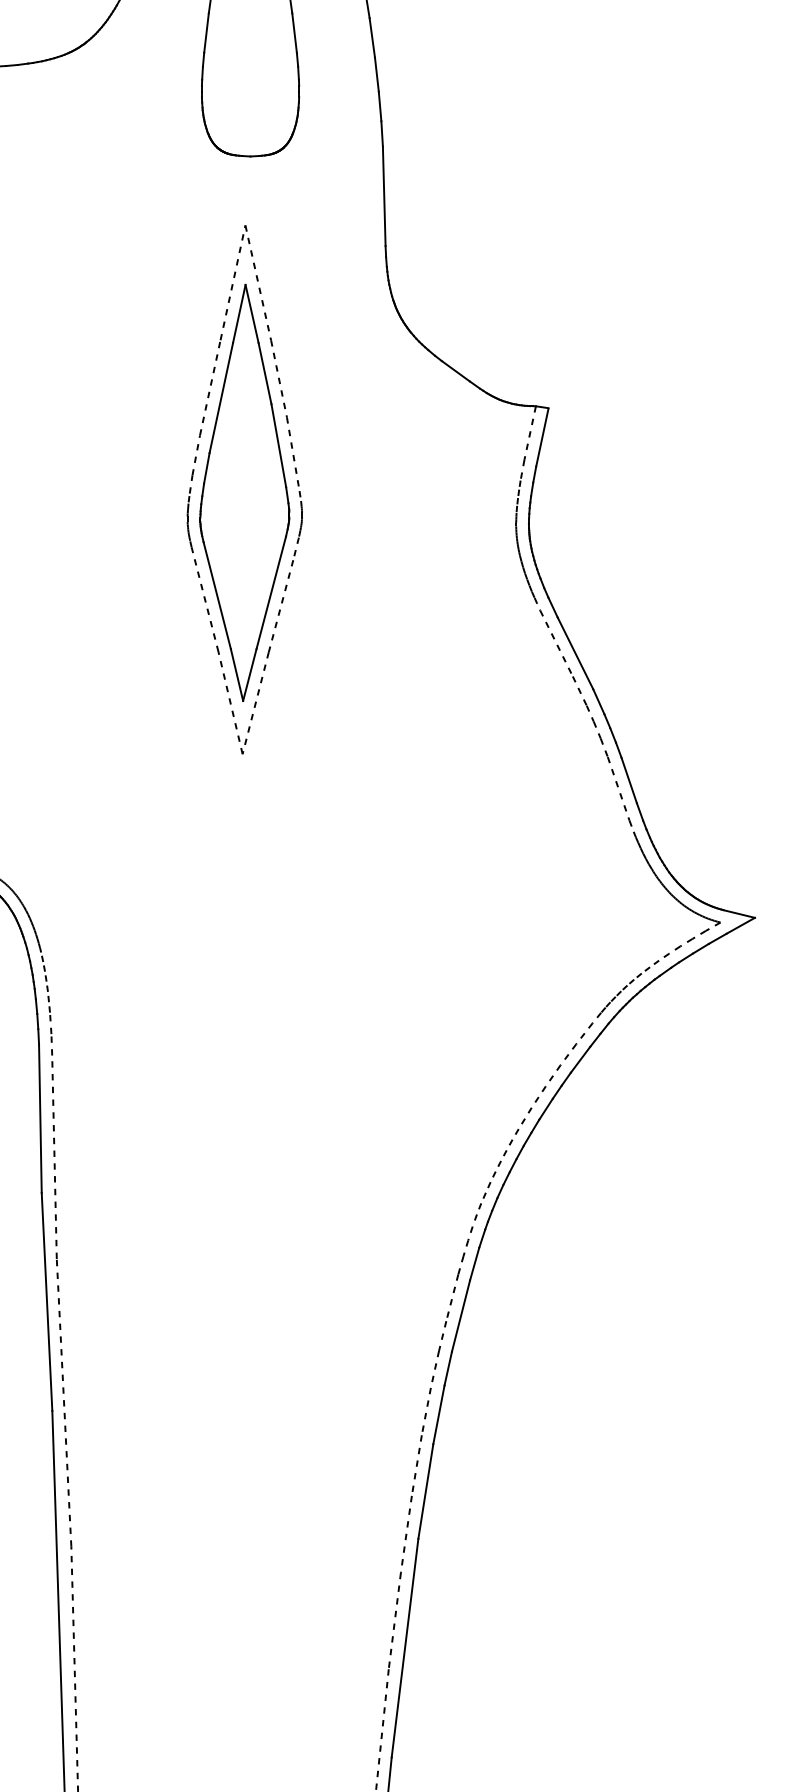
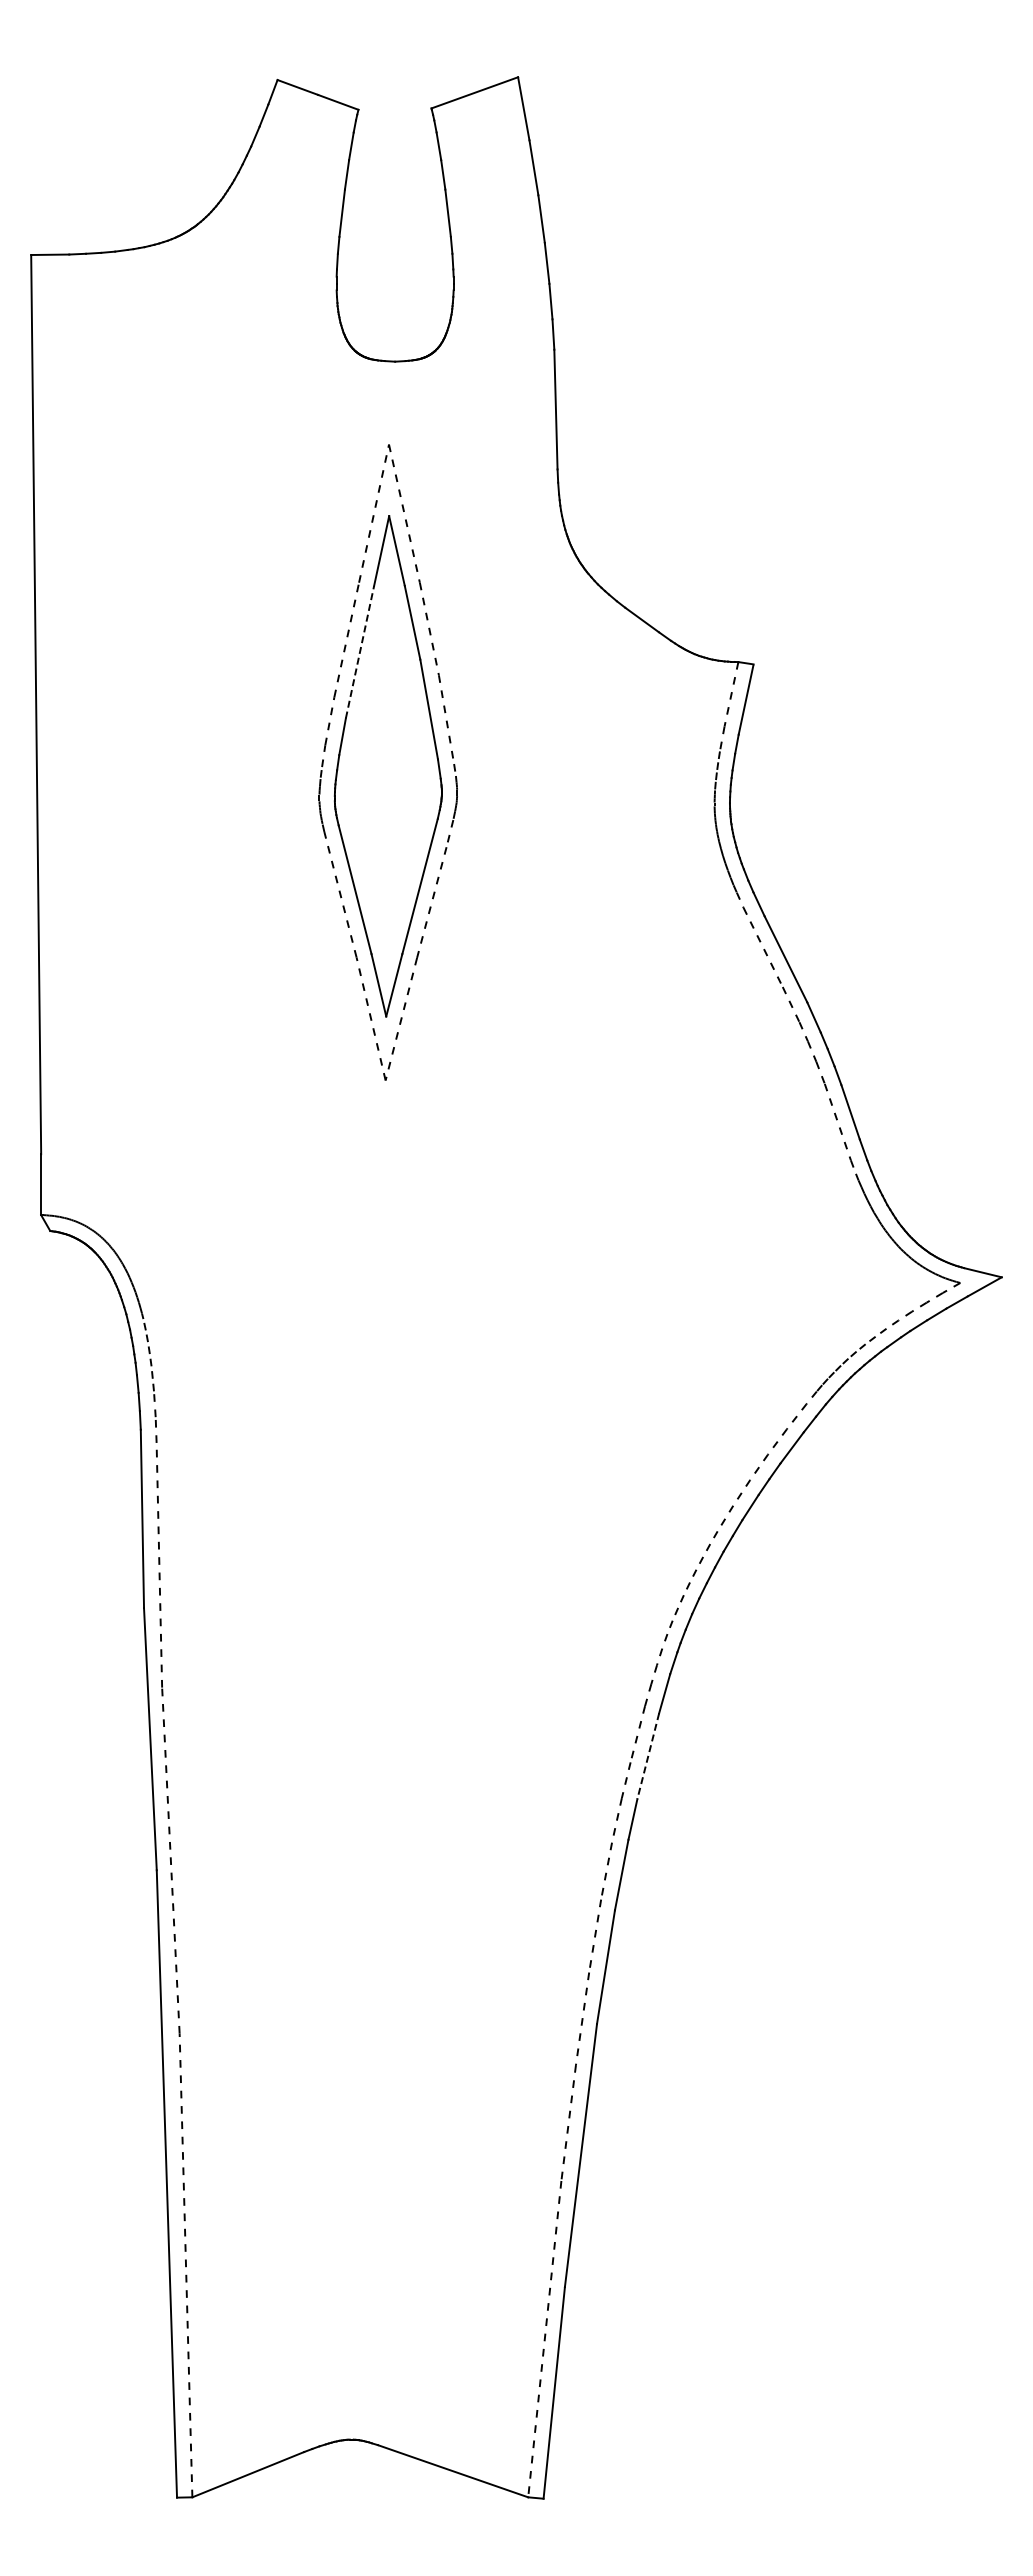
line: (221, 398) -> (360, 652), solid -> dashed
line: (461, 1316) -> (648, 1756), solid -> dashed

